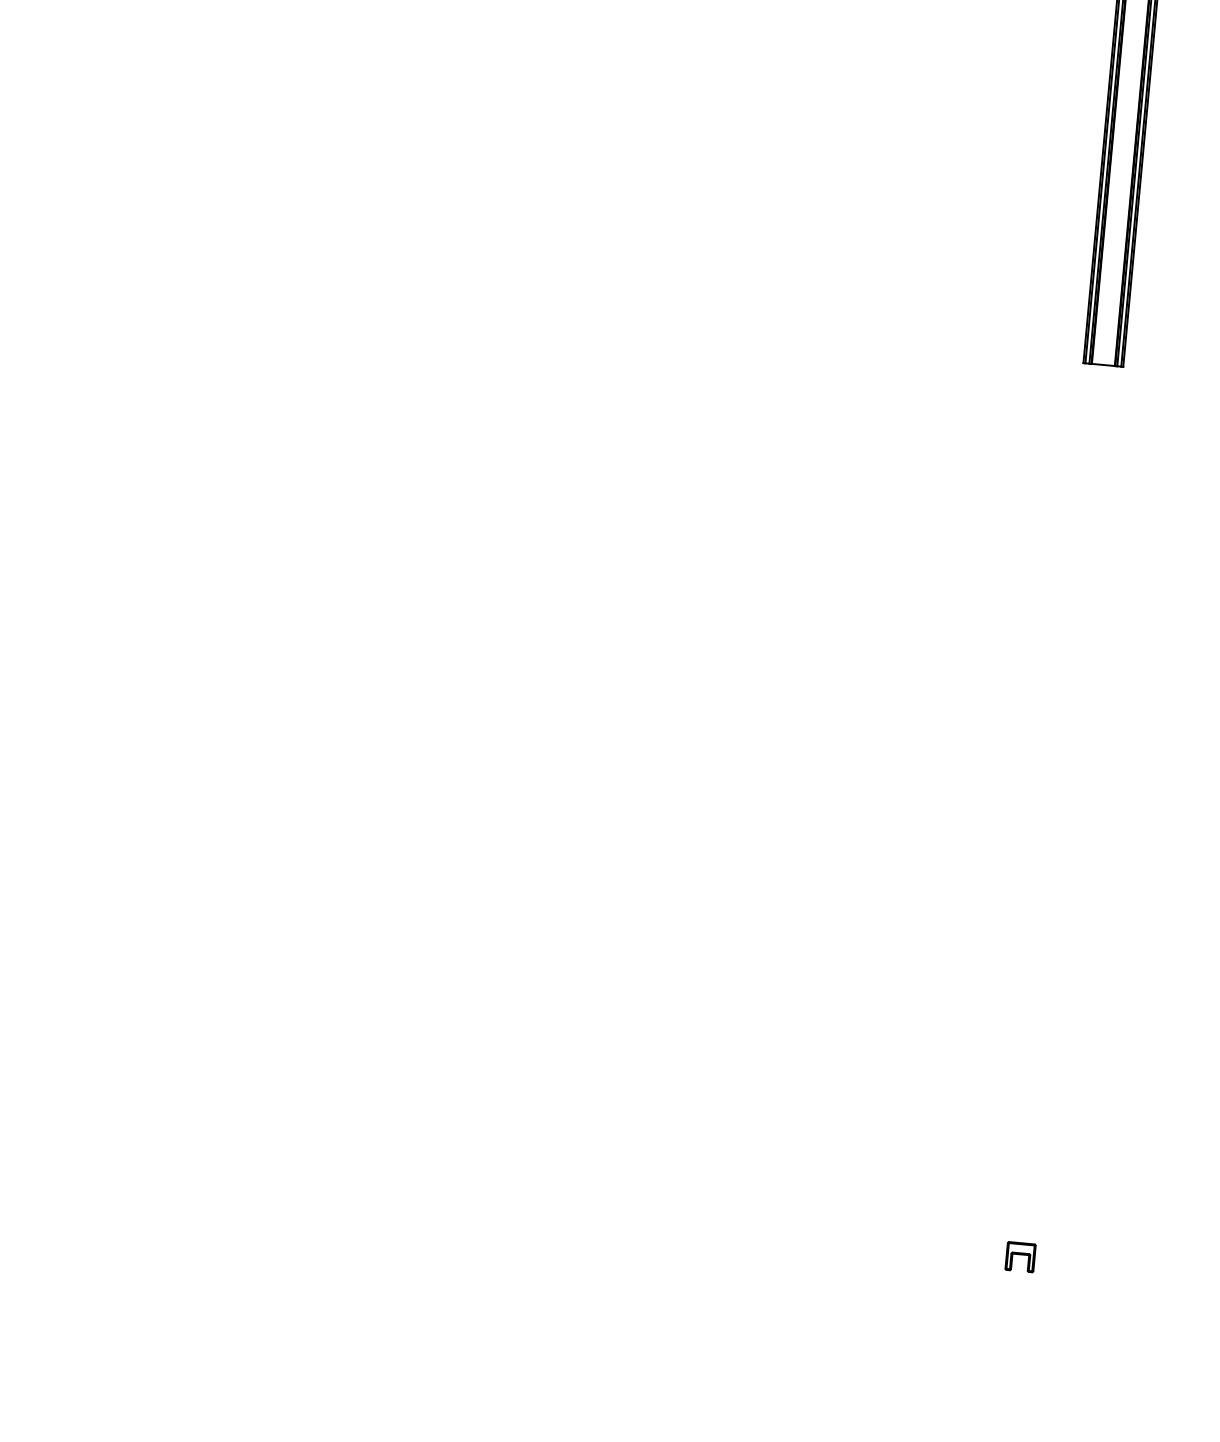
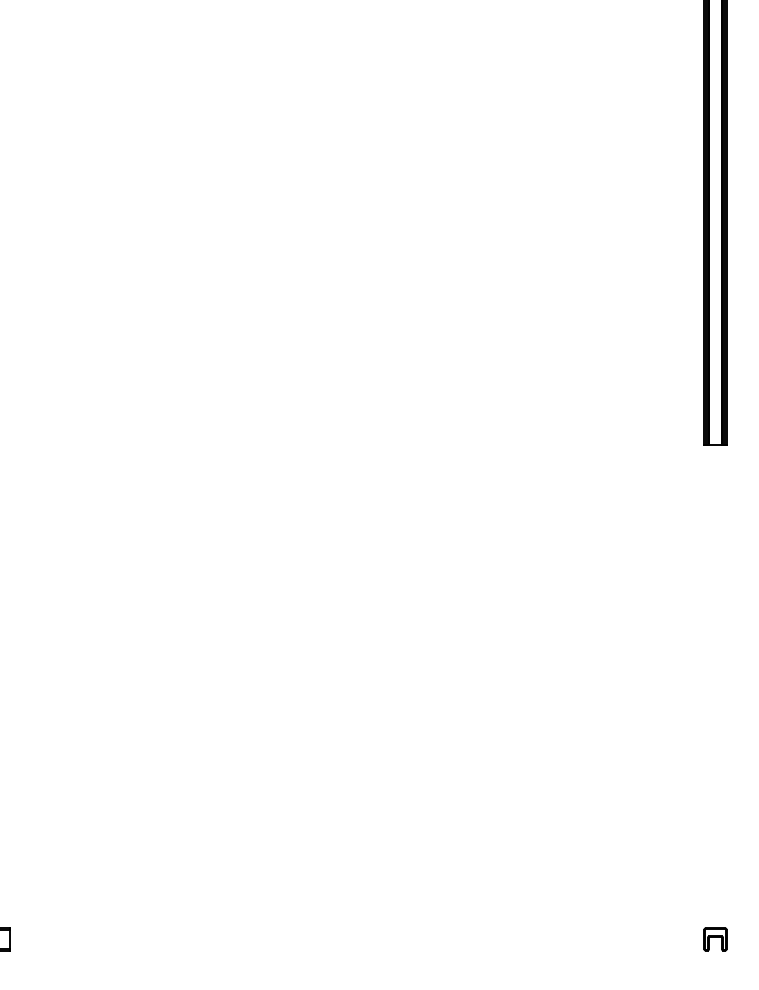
part: (1020, 1257) -> (715, 939), size x1.43

